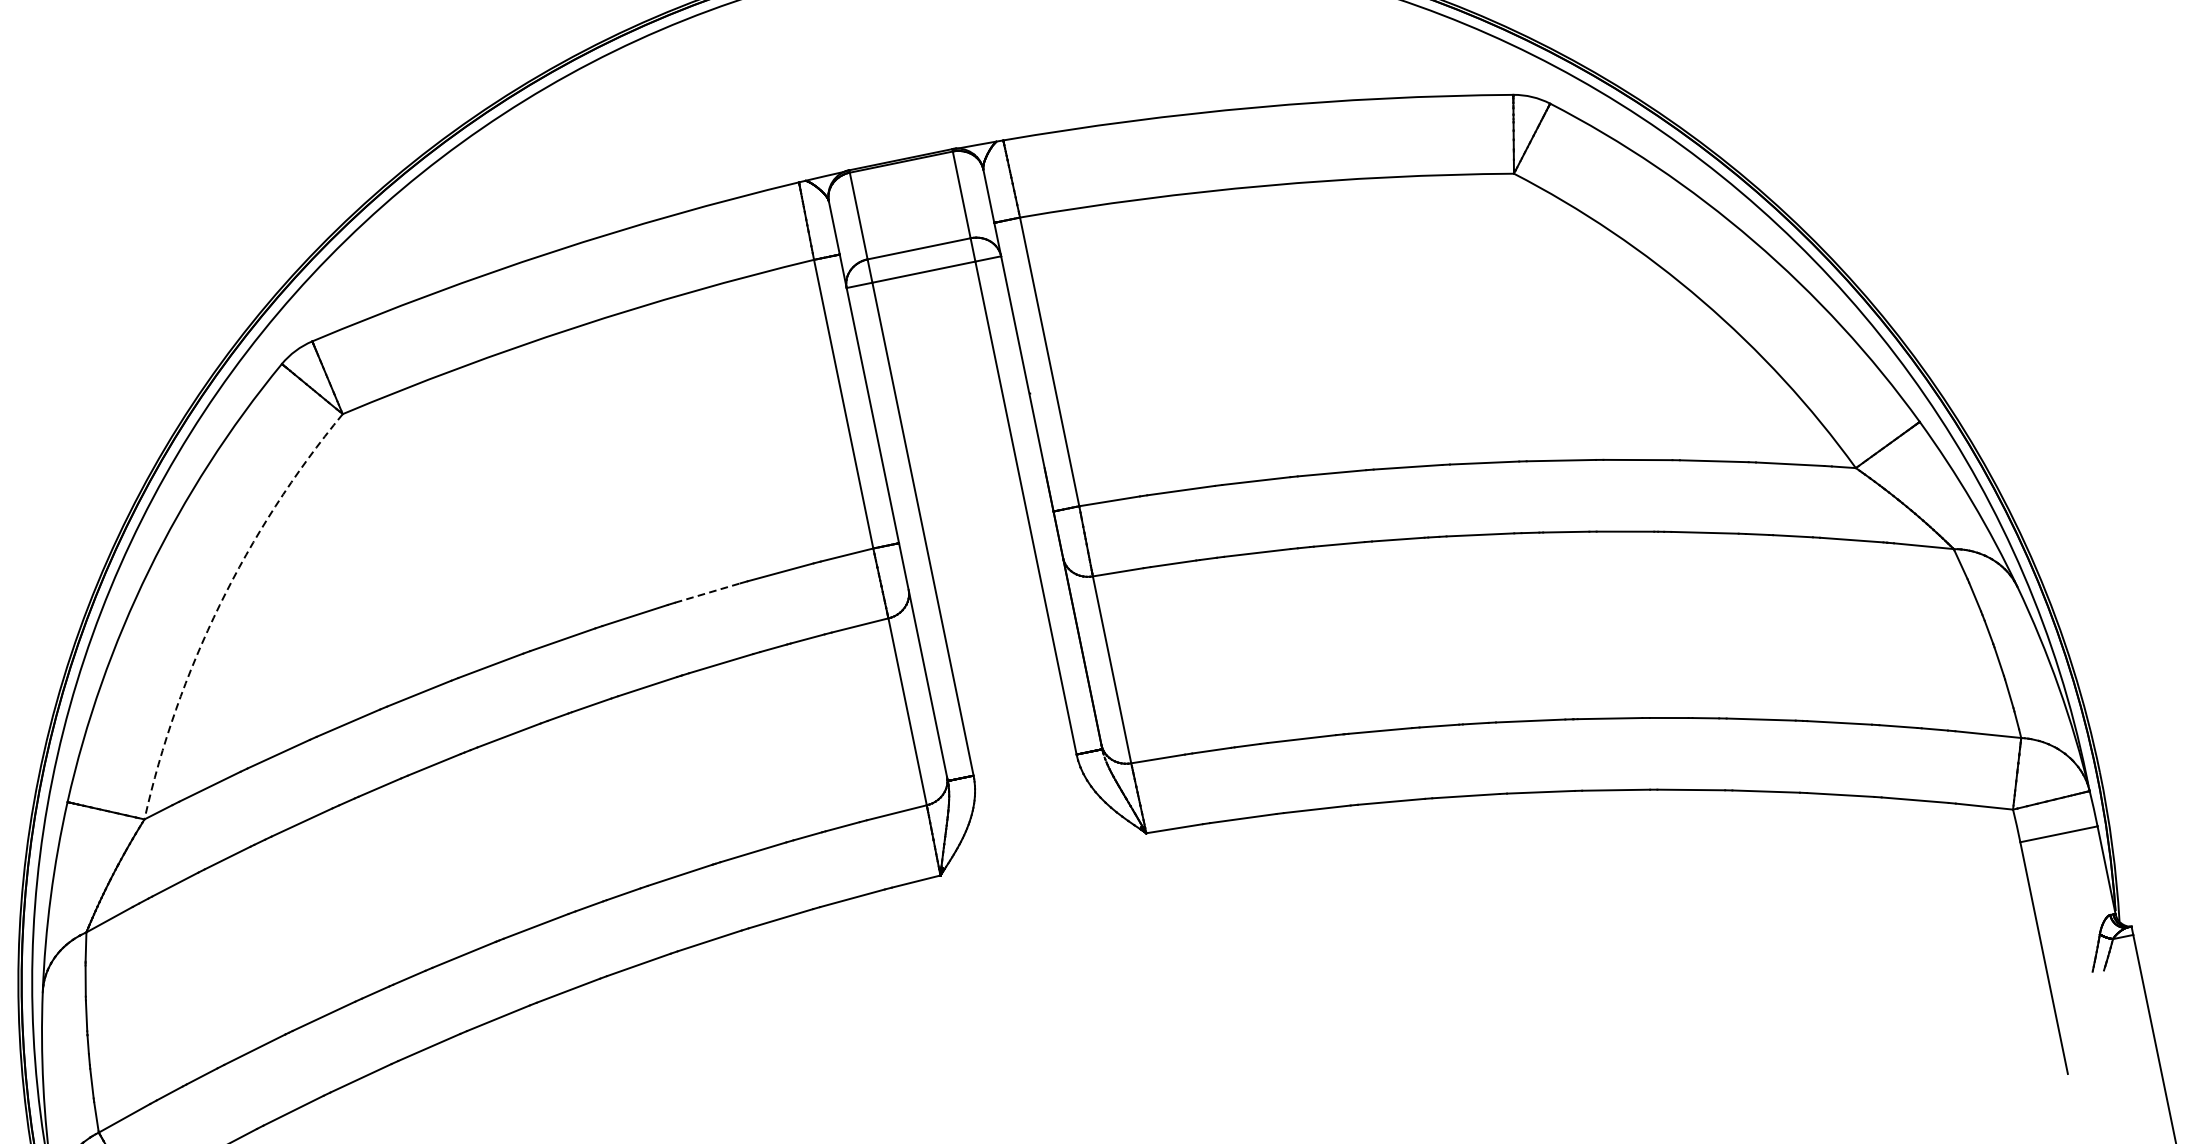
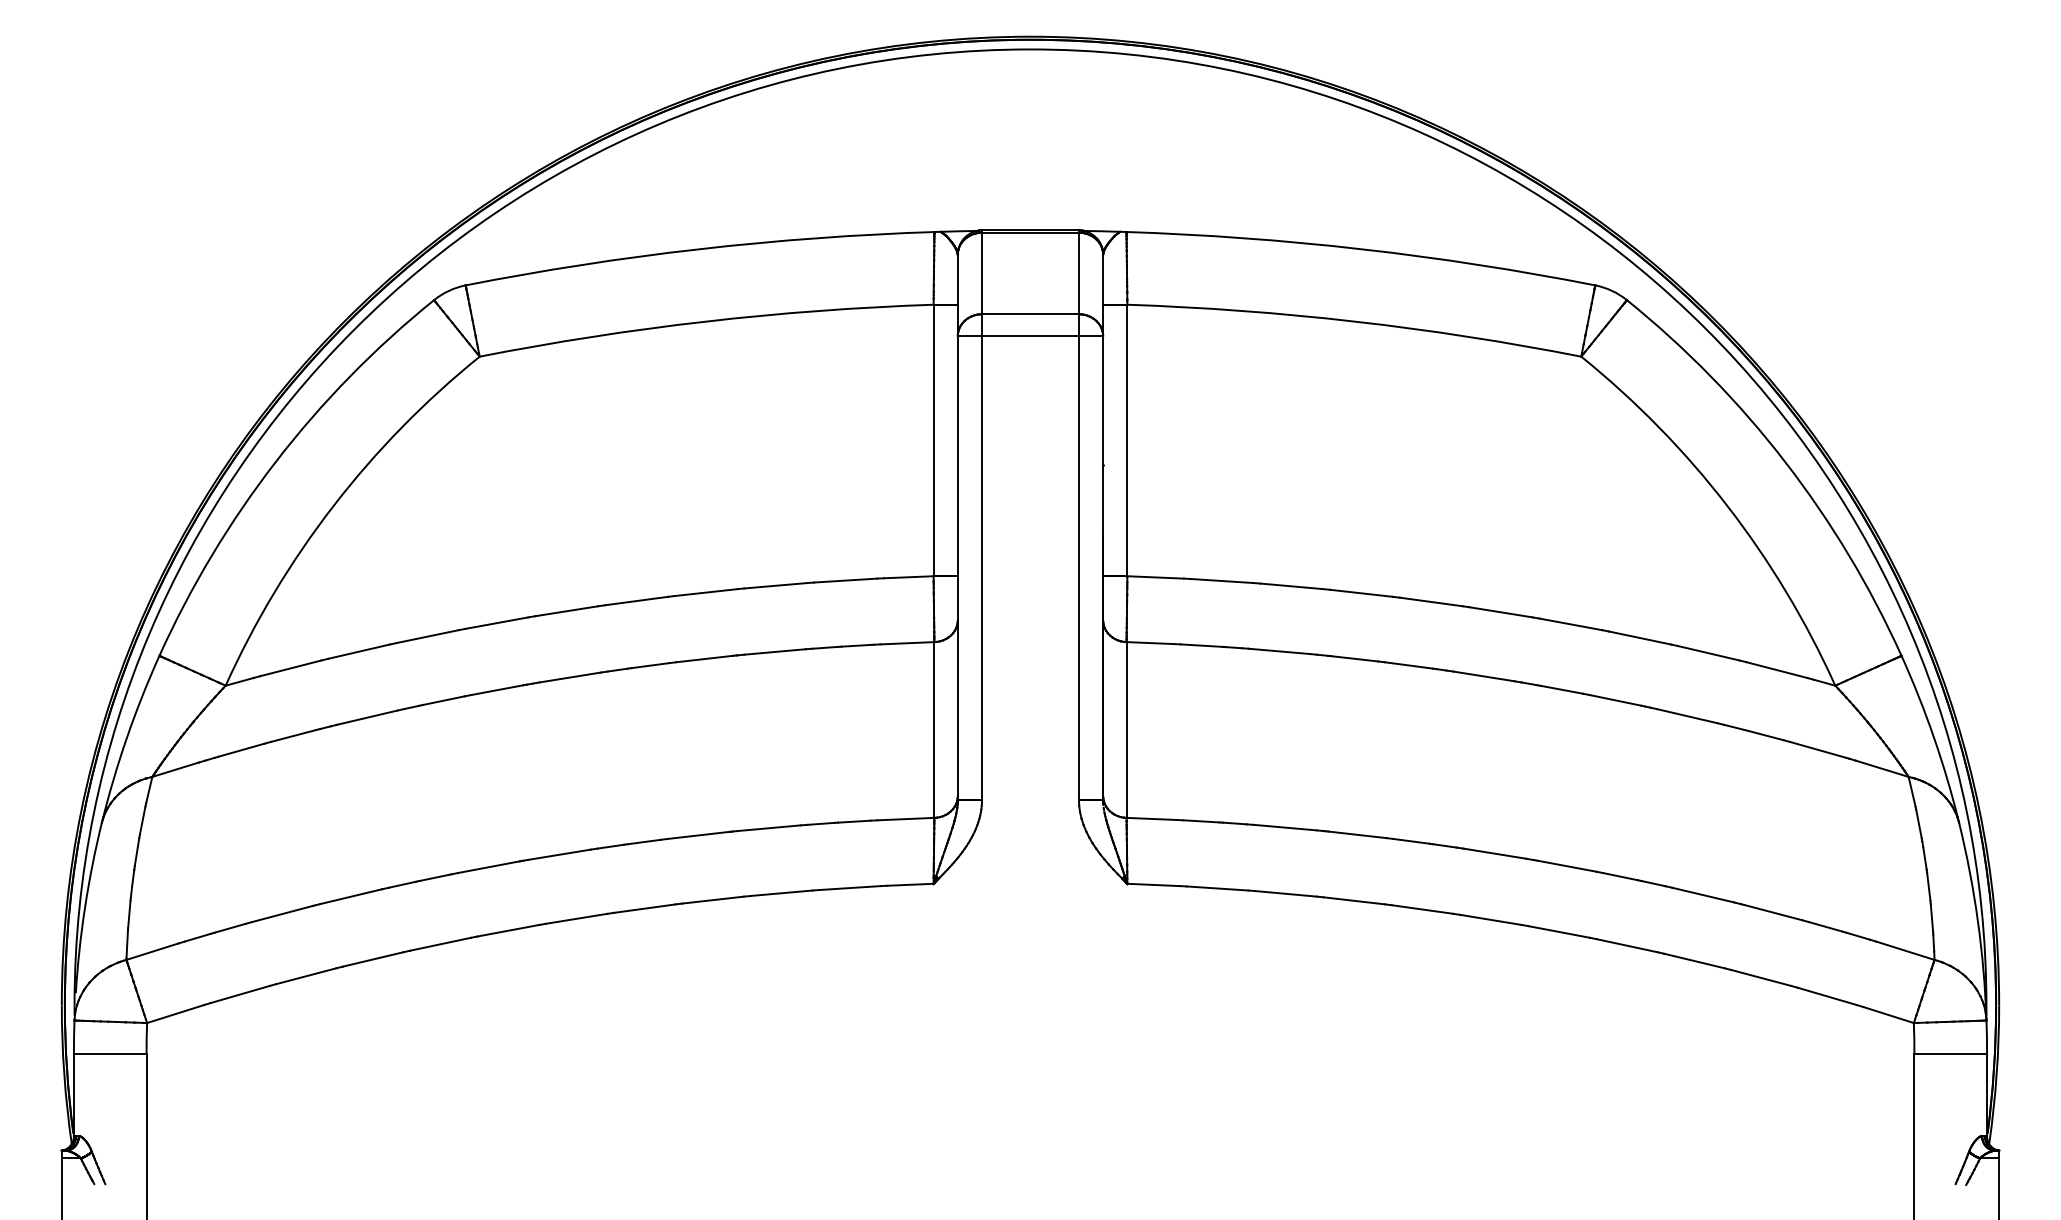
line: (707, 592) -> (775, 585), dashed -> solid
arc: (220, 605) -> (333, 506), dashed -> solid

